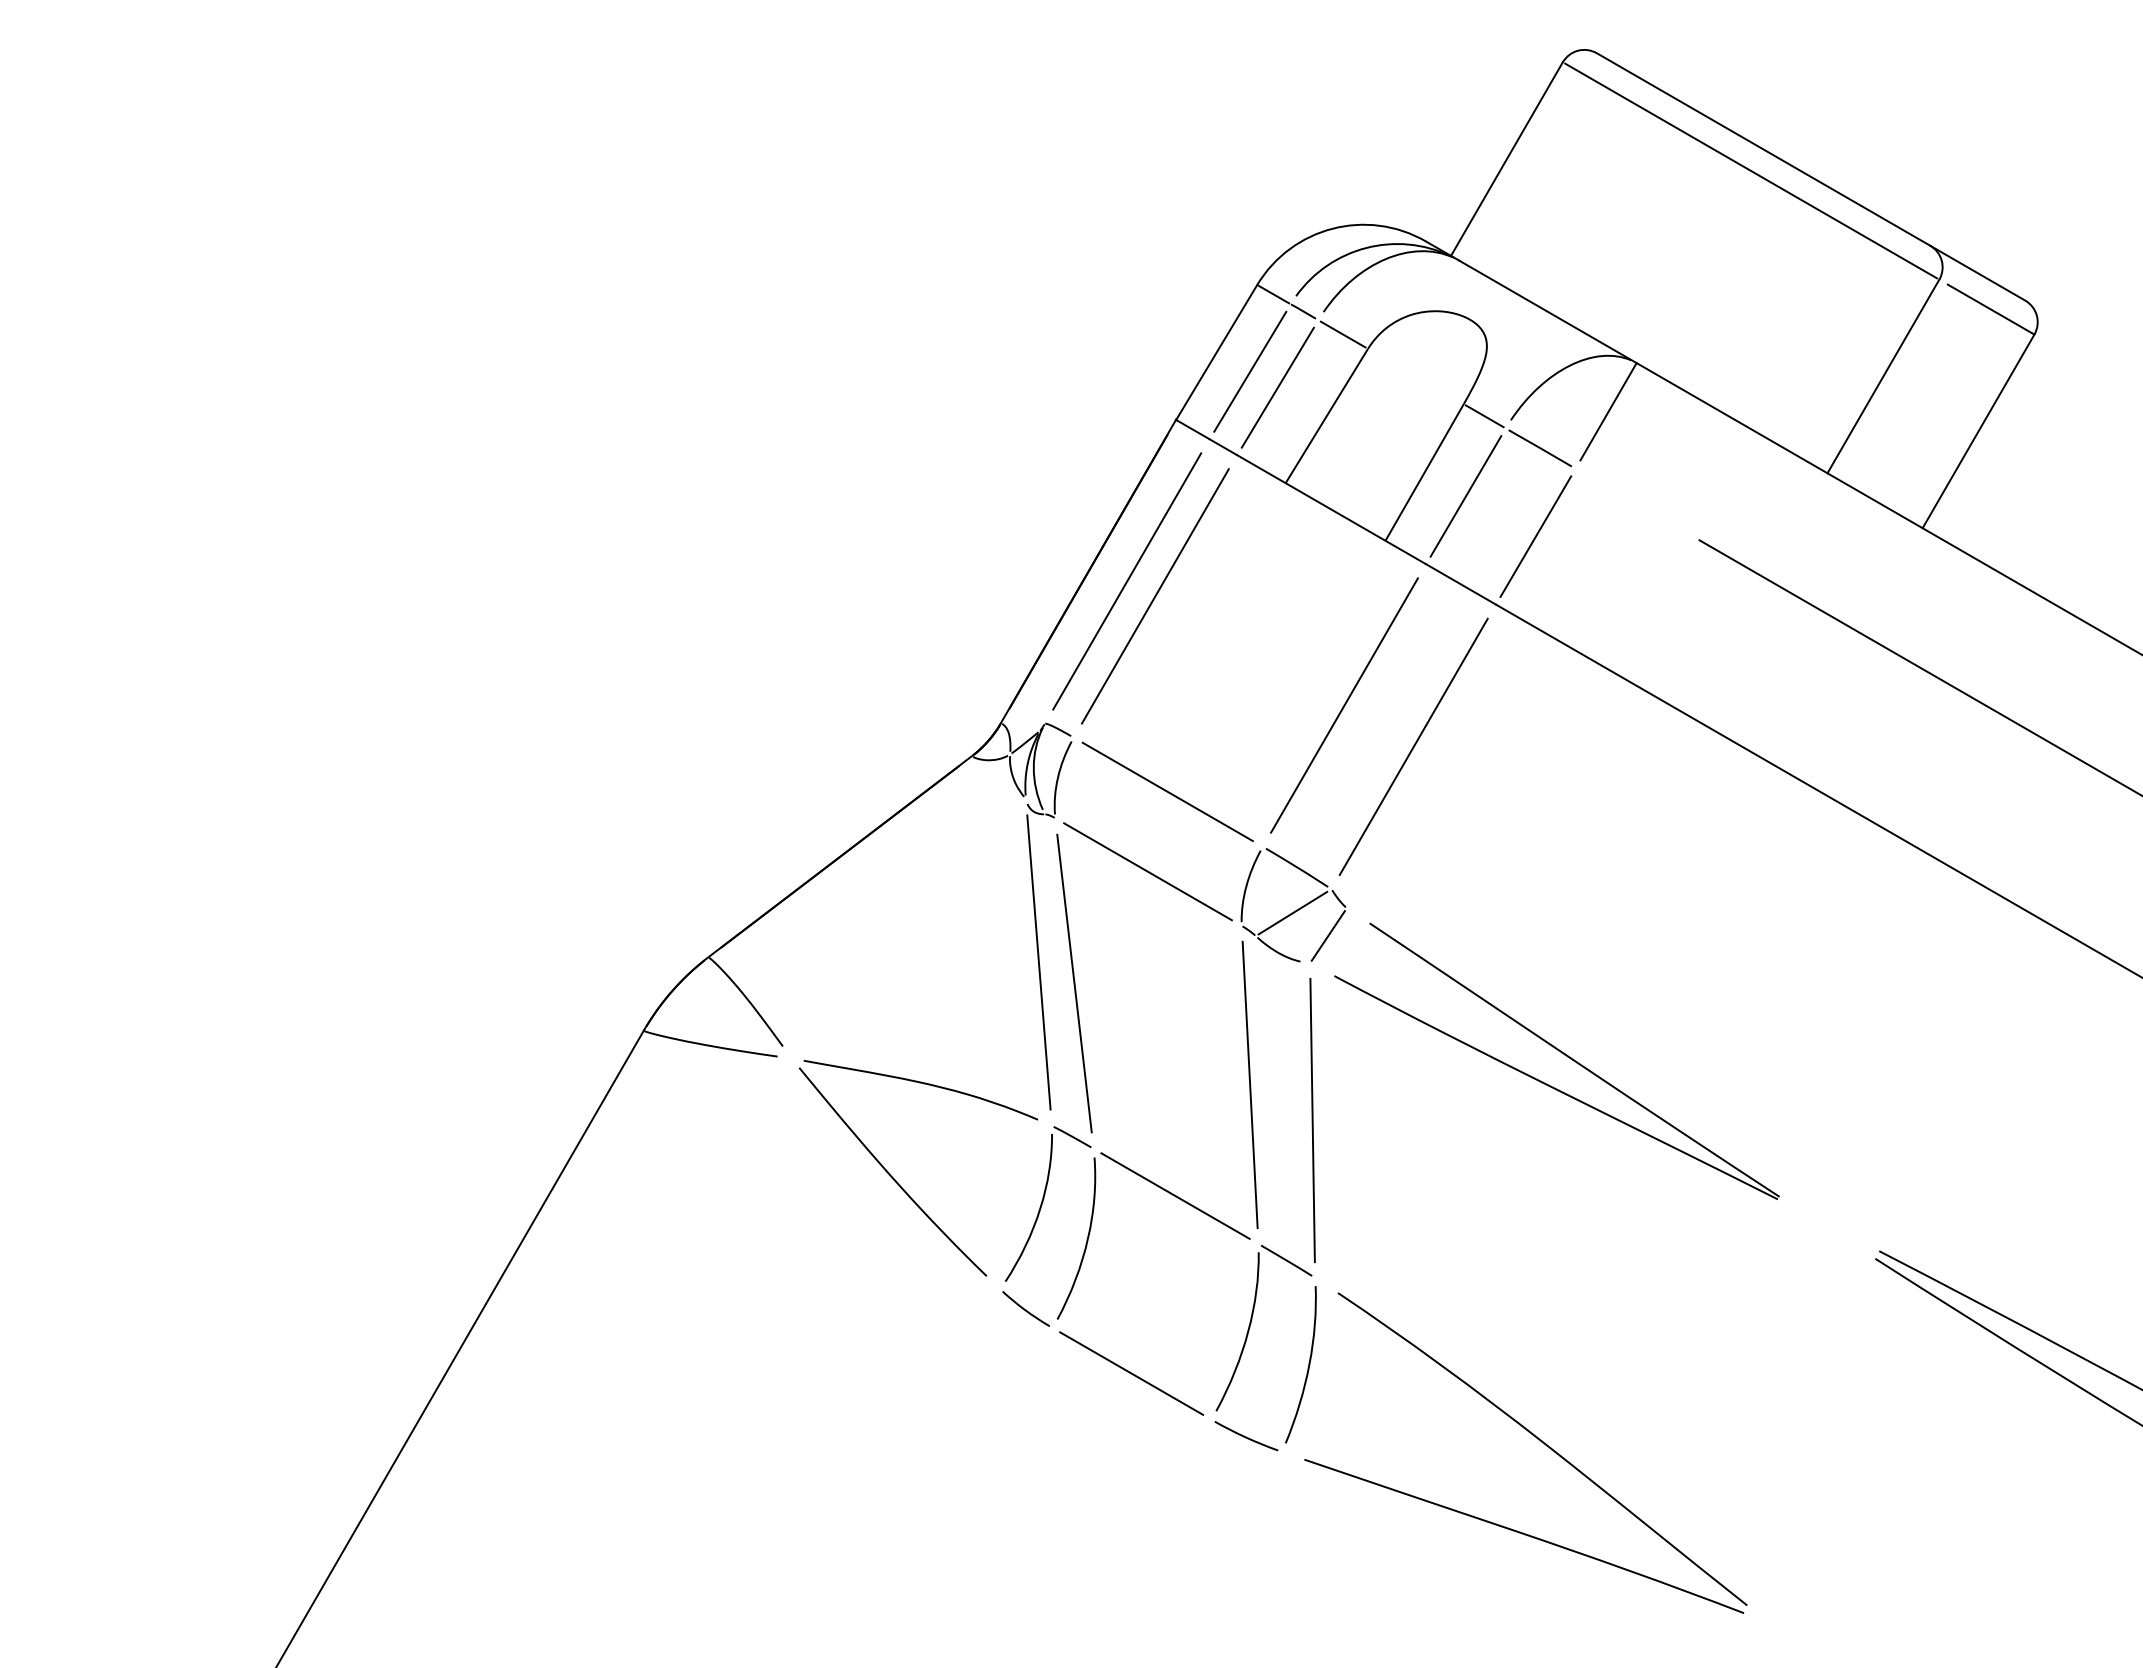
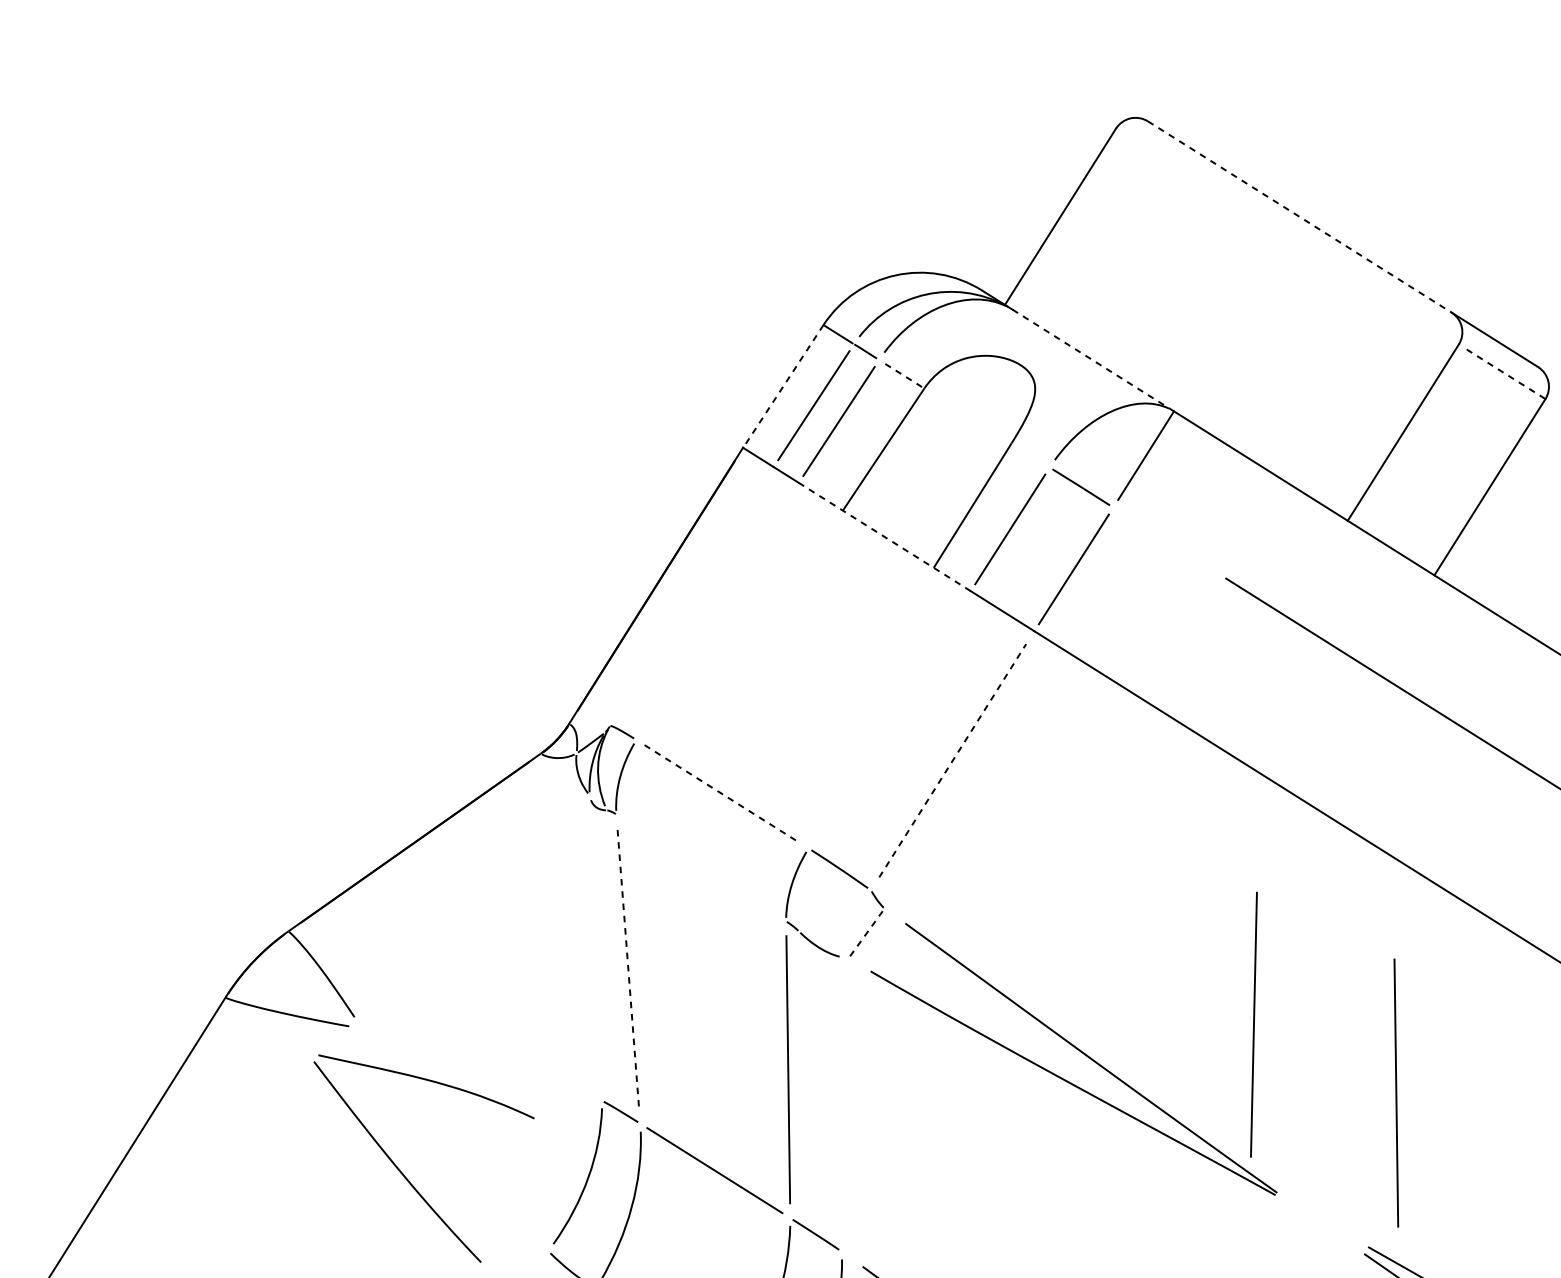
line: (1763, 149) -> (1299, 217), solid -> dashed
line: (1751, 170) -> (1287, 236), removed
line: (1990, 309) -> (1505, 374), solid -> dashed
line: (1548, 312) -> (1093, 361), solid -> dashed
line: (1343, 334) -> (902, 374), solid -> dashed
line: (1216, 352) -> (783, 386), solid -> dashed
line: (1484, 416) -> (1030, 455), removed
line: (1331, 509) -> (884, 536), solid -> dashed
line: (1127, 581) -> (692, 596), removed
line: (1155, 596) -> (717, 611), removed
line: (1344, 705) -> (889, 719), removed
line: (1413, 746) -> (952, 760), solid -> dashed
line: (1168, 792) -> (722, 794), solid -> dashed
line: (1147, 871) -> (700, 867), removed
line: (1292, 912) -> (833, 910), removed
line: (1328, 935) -> (866, 933), solid -> dashed
line: (1038, 962) -> (595, 948), removed
line: (1074, 983) -> (628, 968), solid -> dashed
line: (1902, 1084) -> (1395, 1092), added
line: (1312, 1120) -> (1253, 1024), moved
part: (898, 1182) -> (402, 1172), moved

